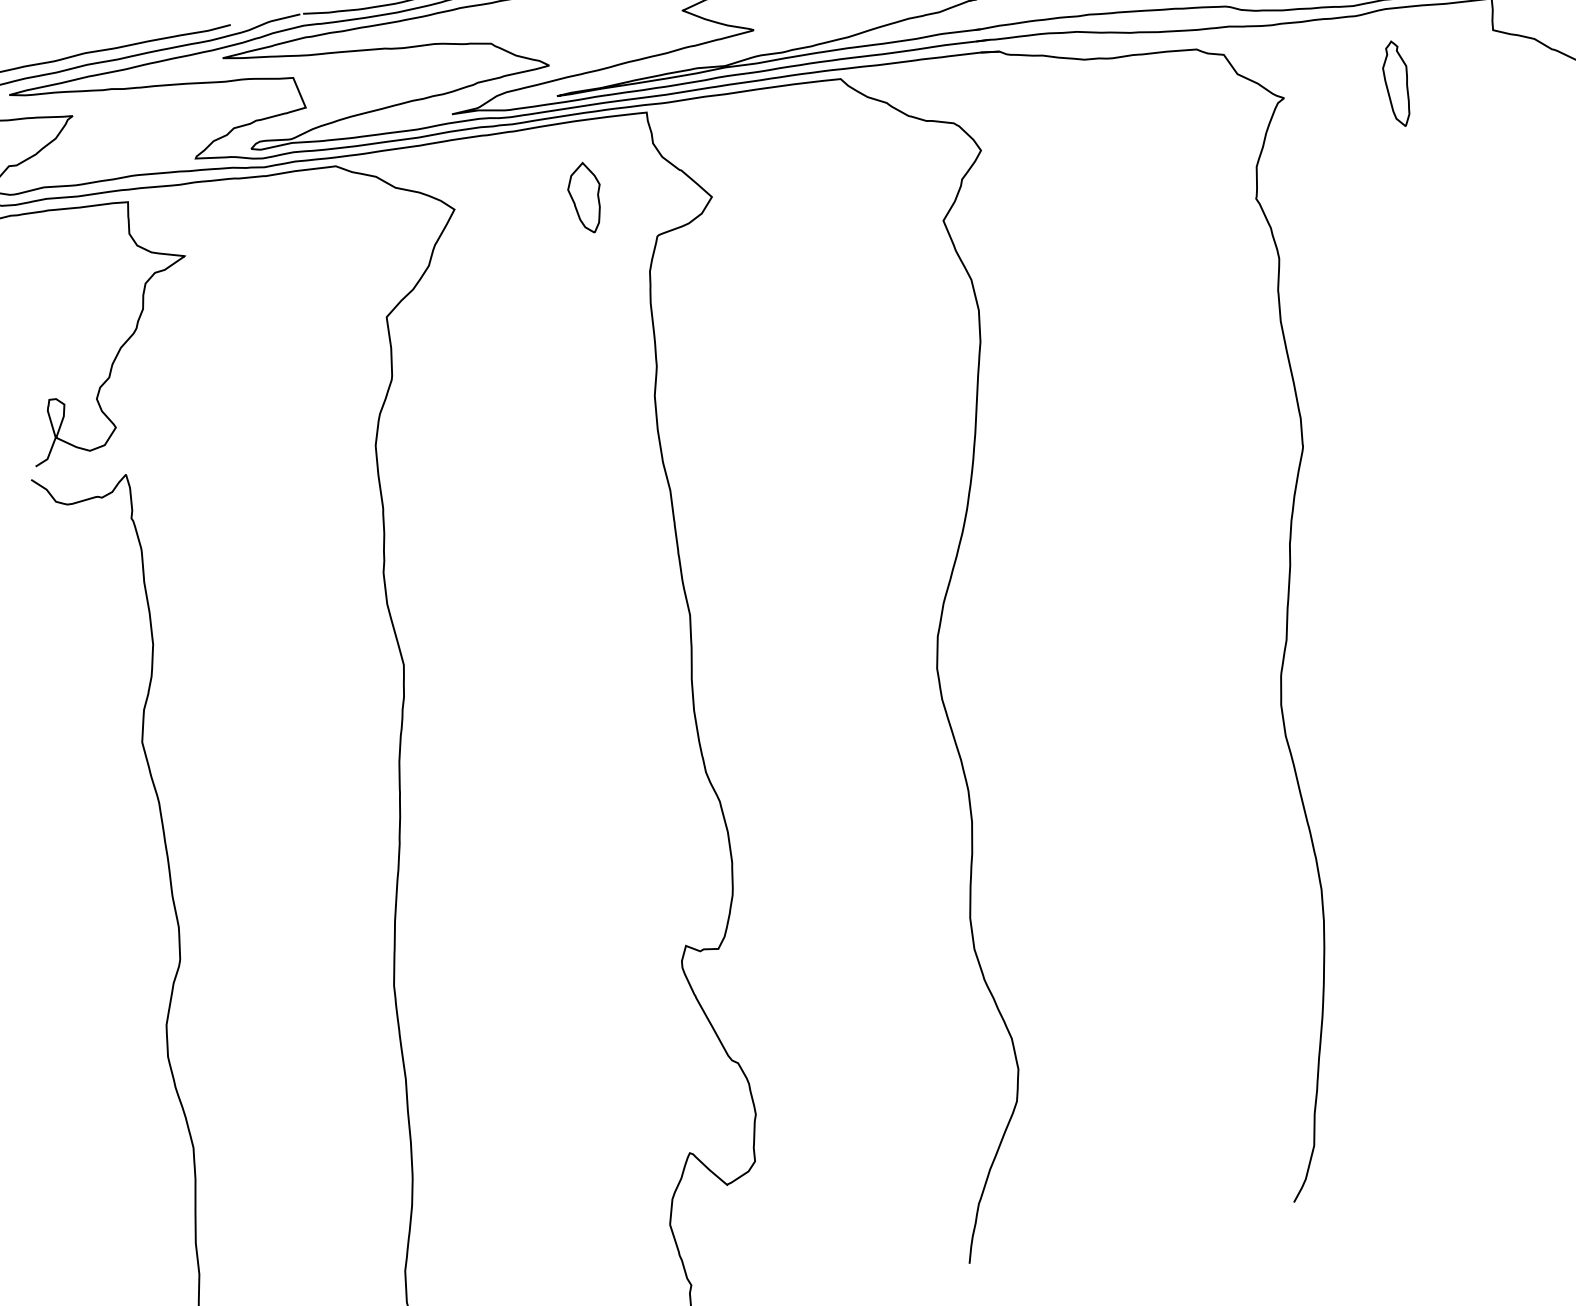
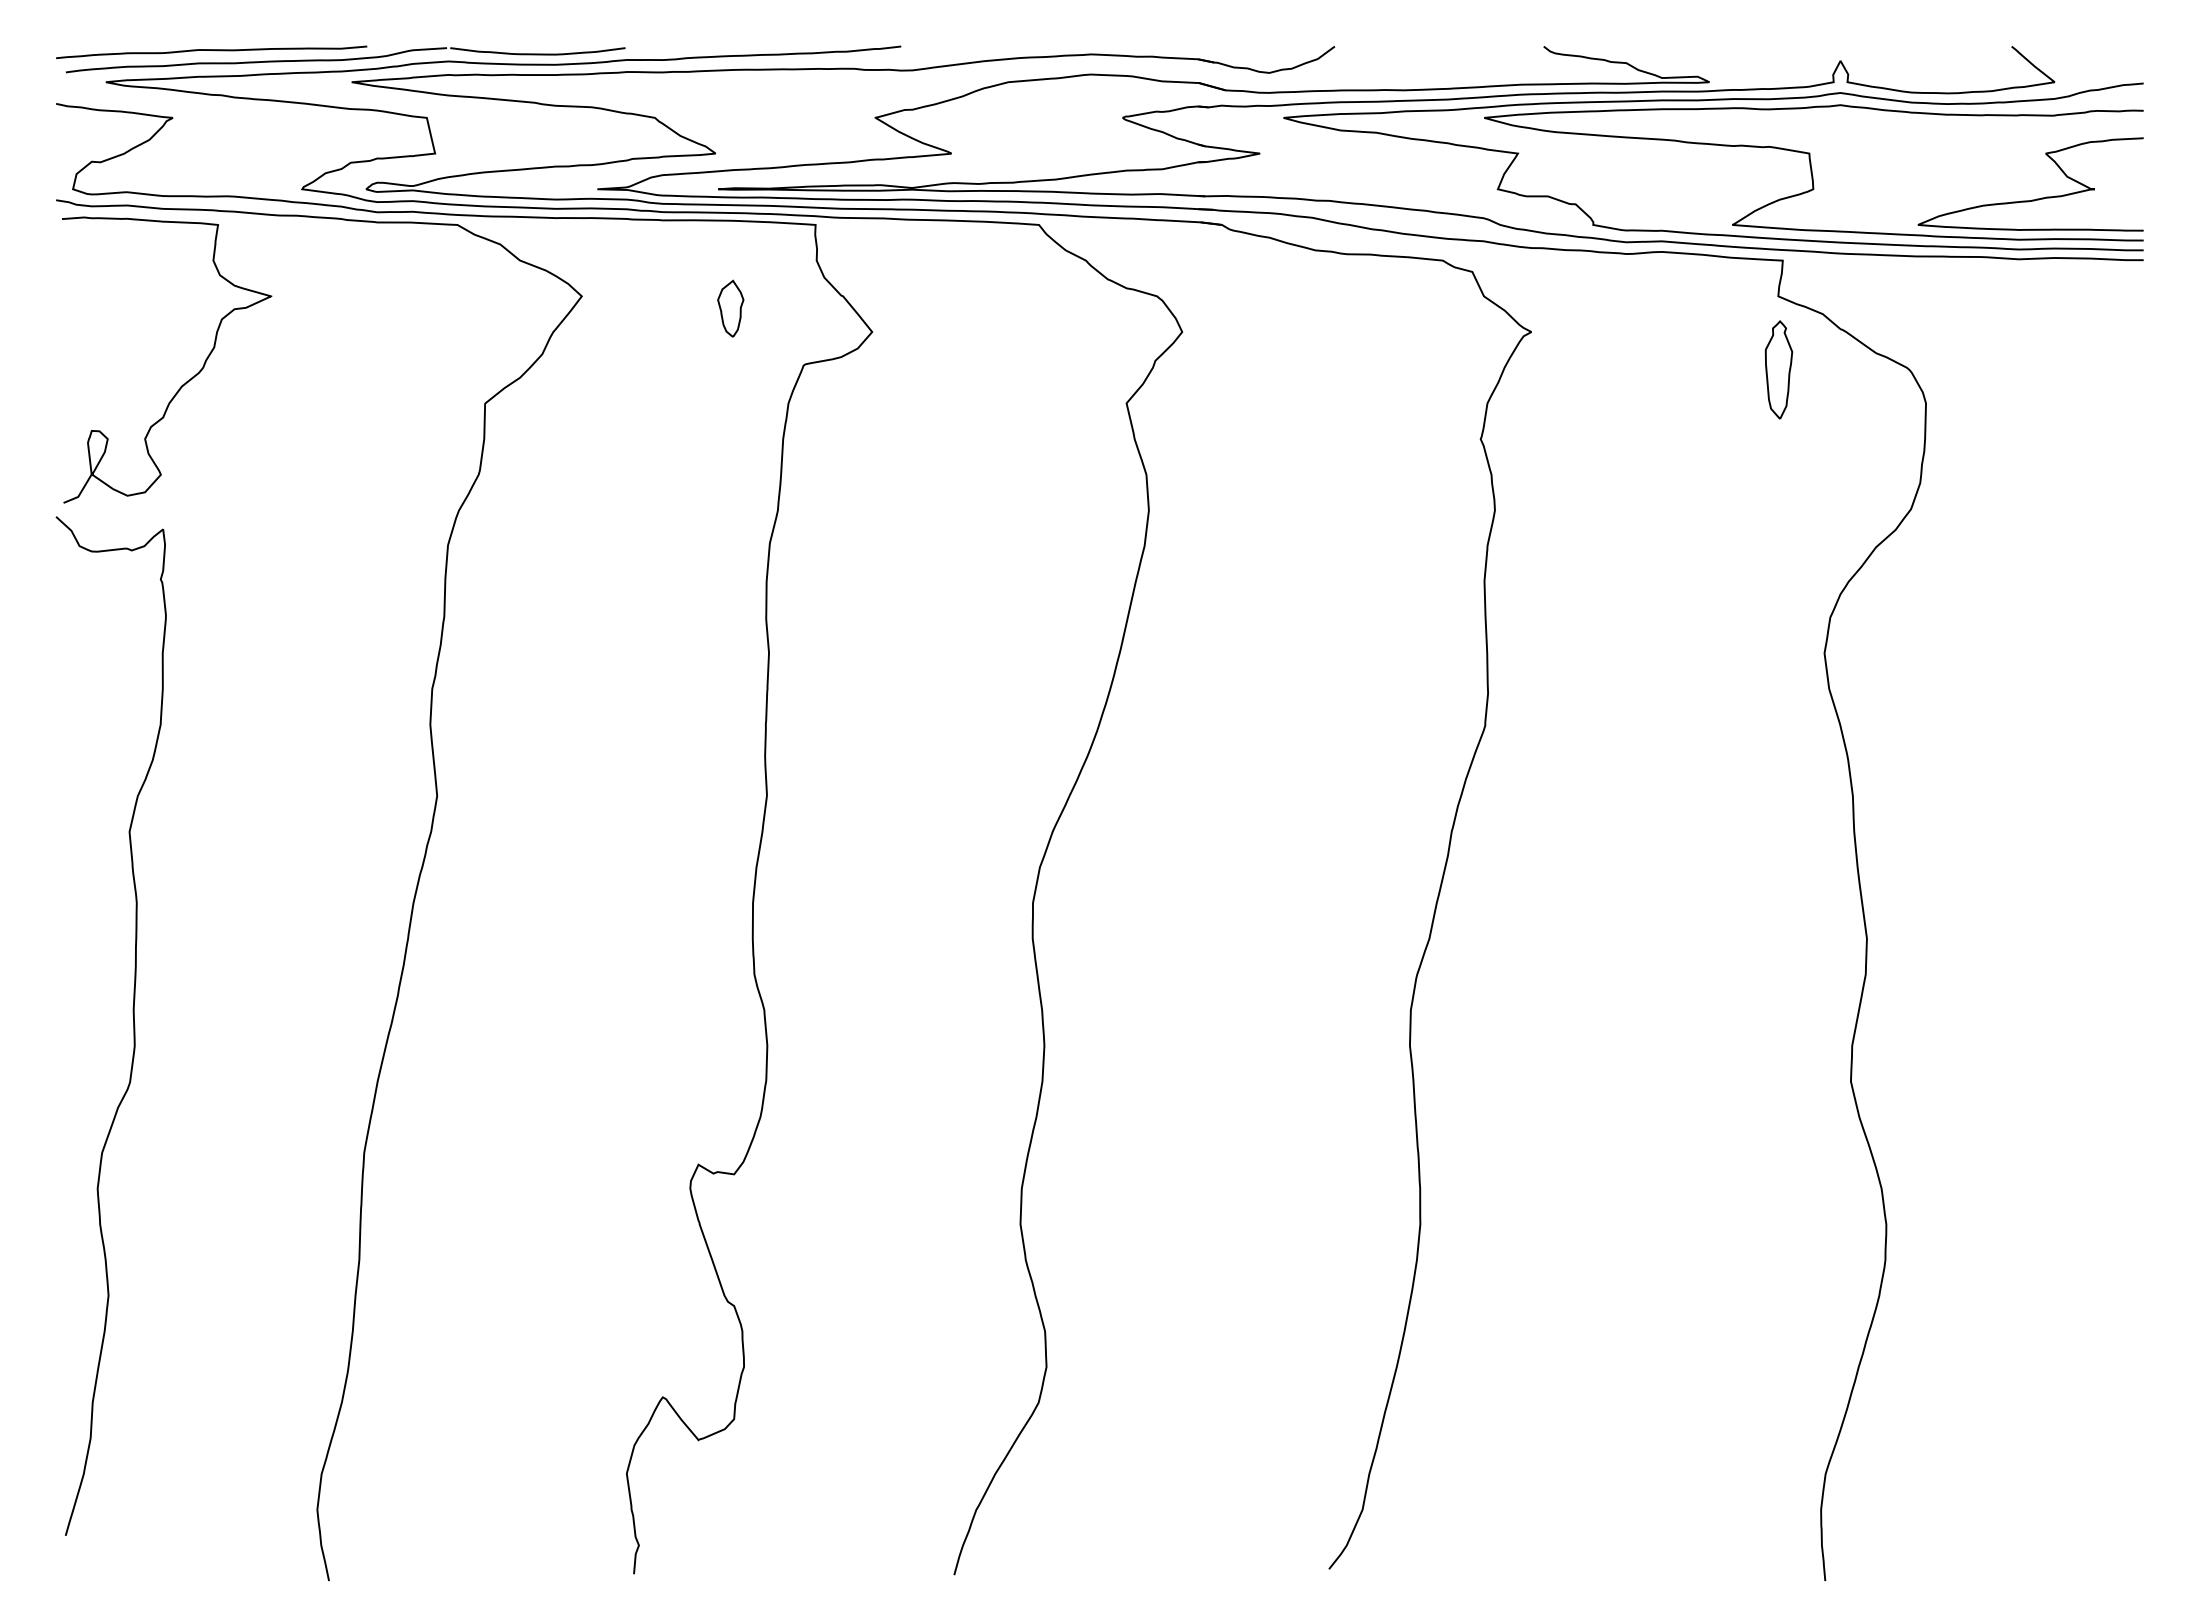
part: (1397, 83) -> (1778, 369), moved
part: (585, 197) -> (730, 308), size x0.7

